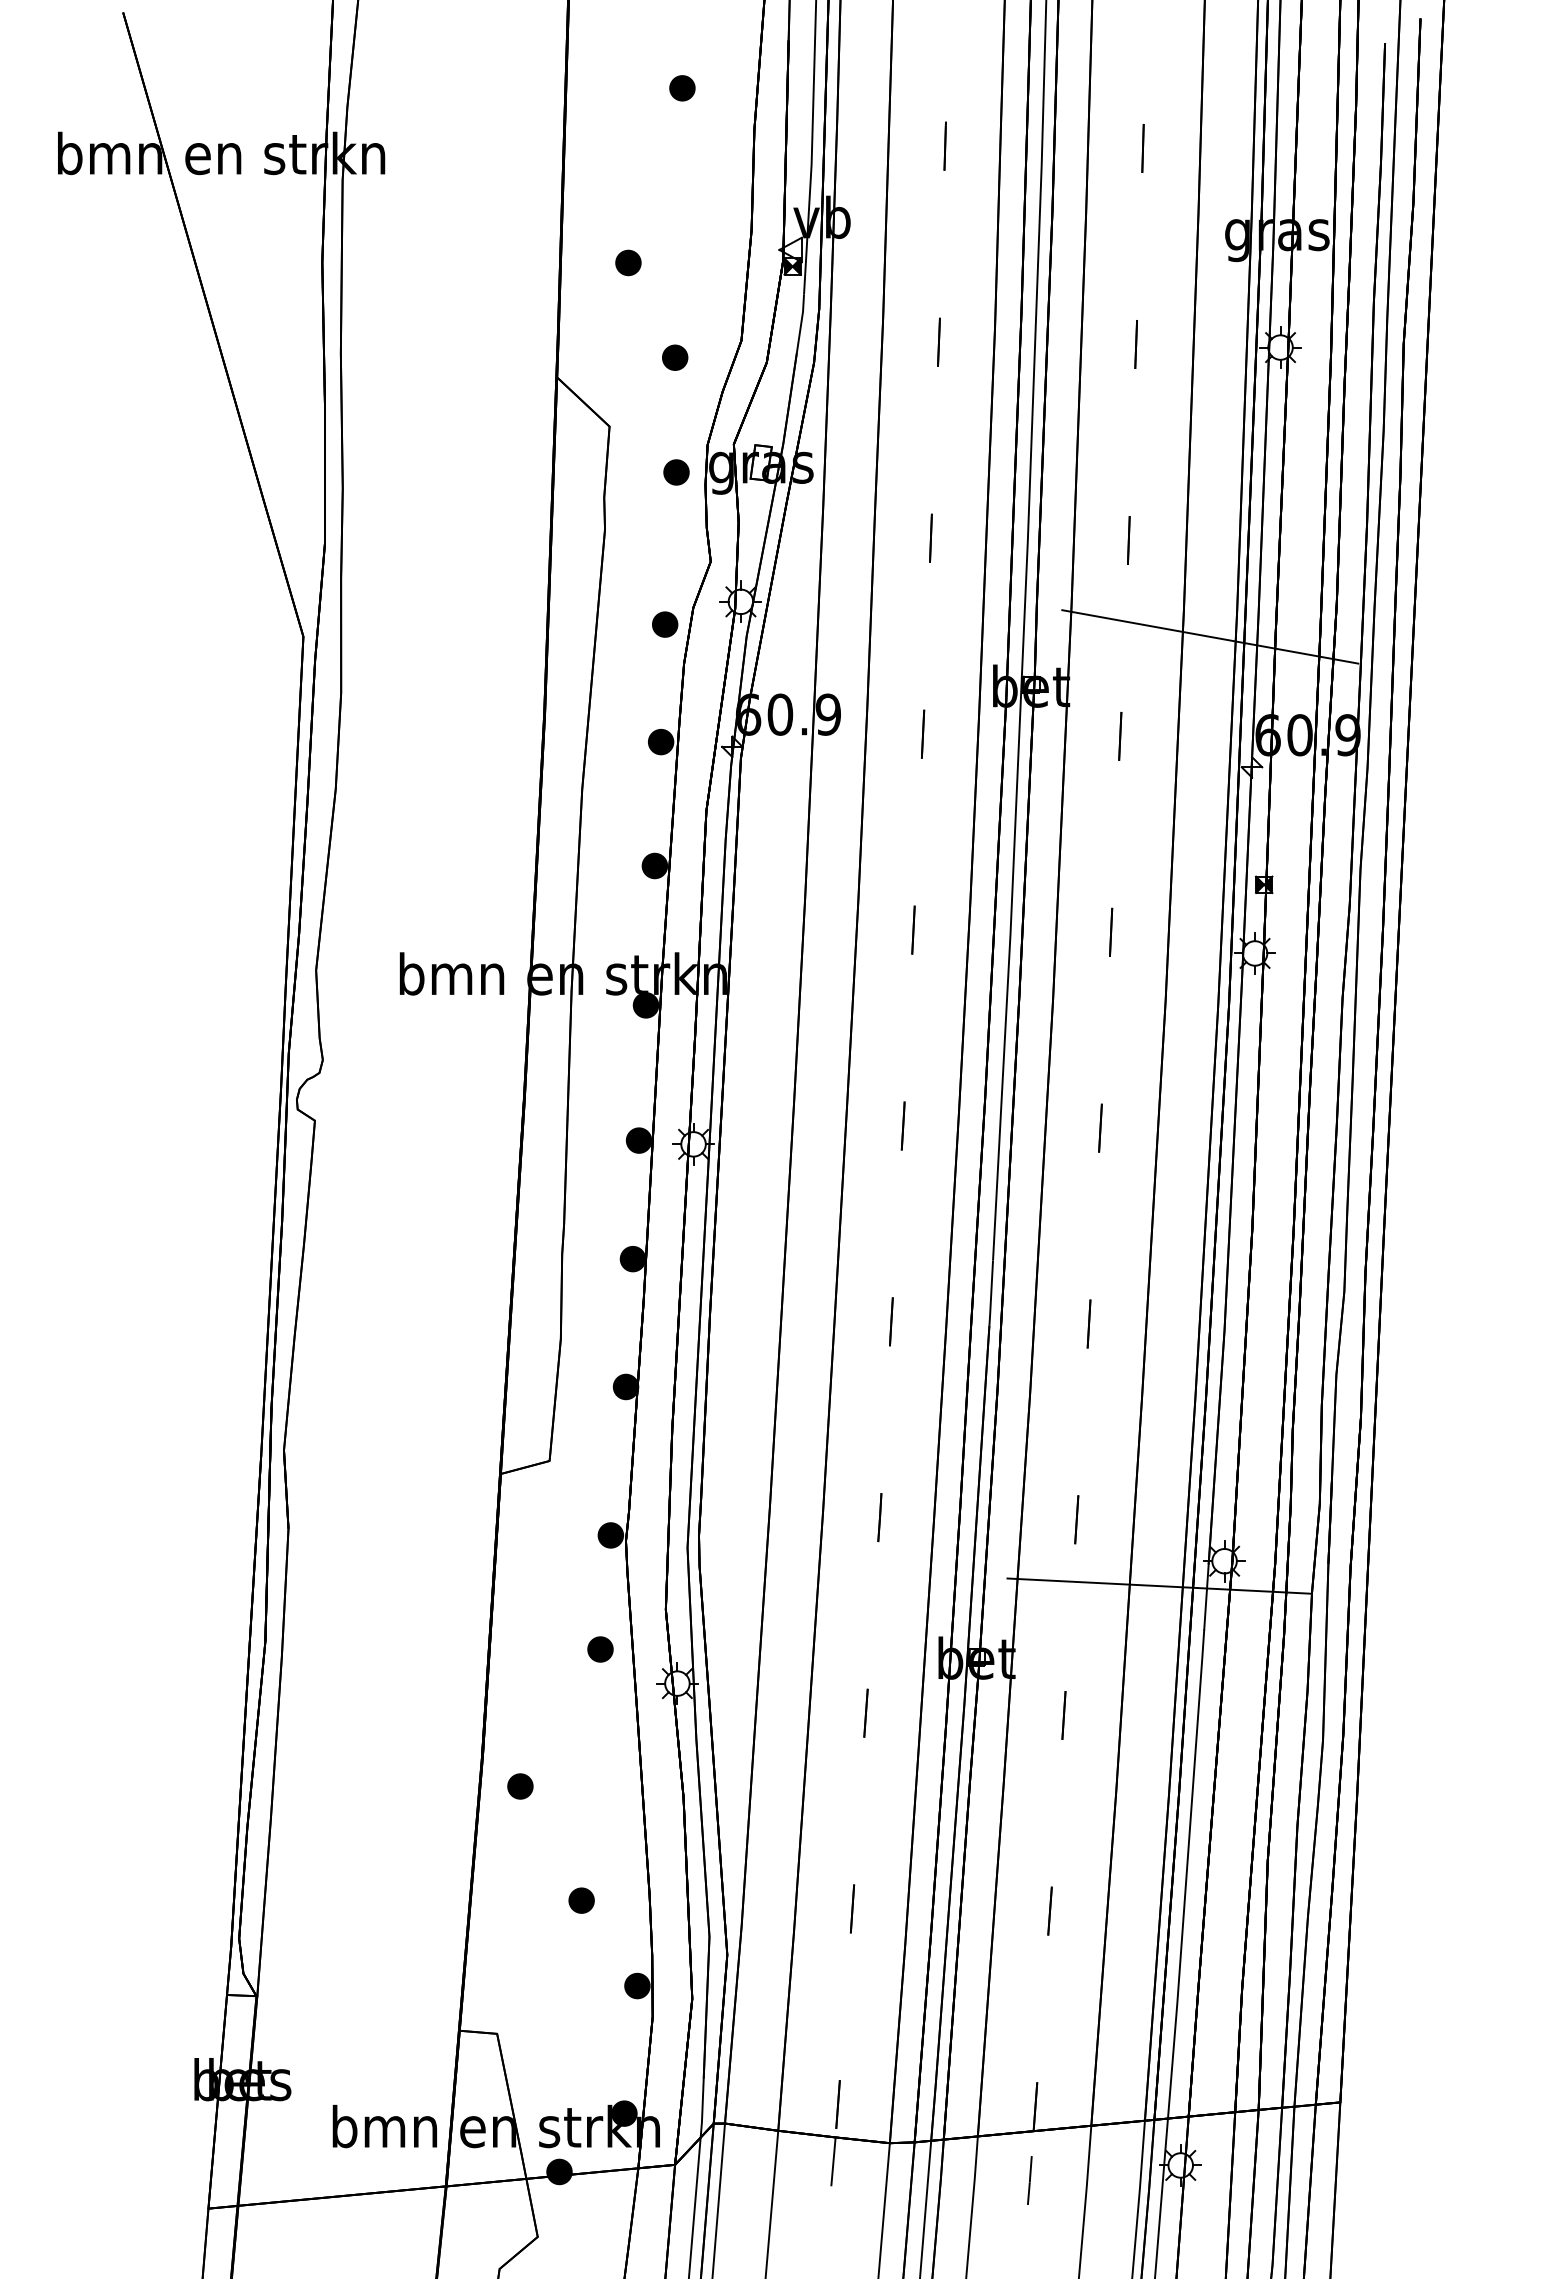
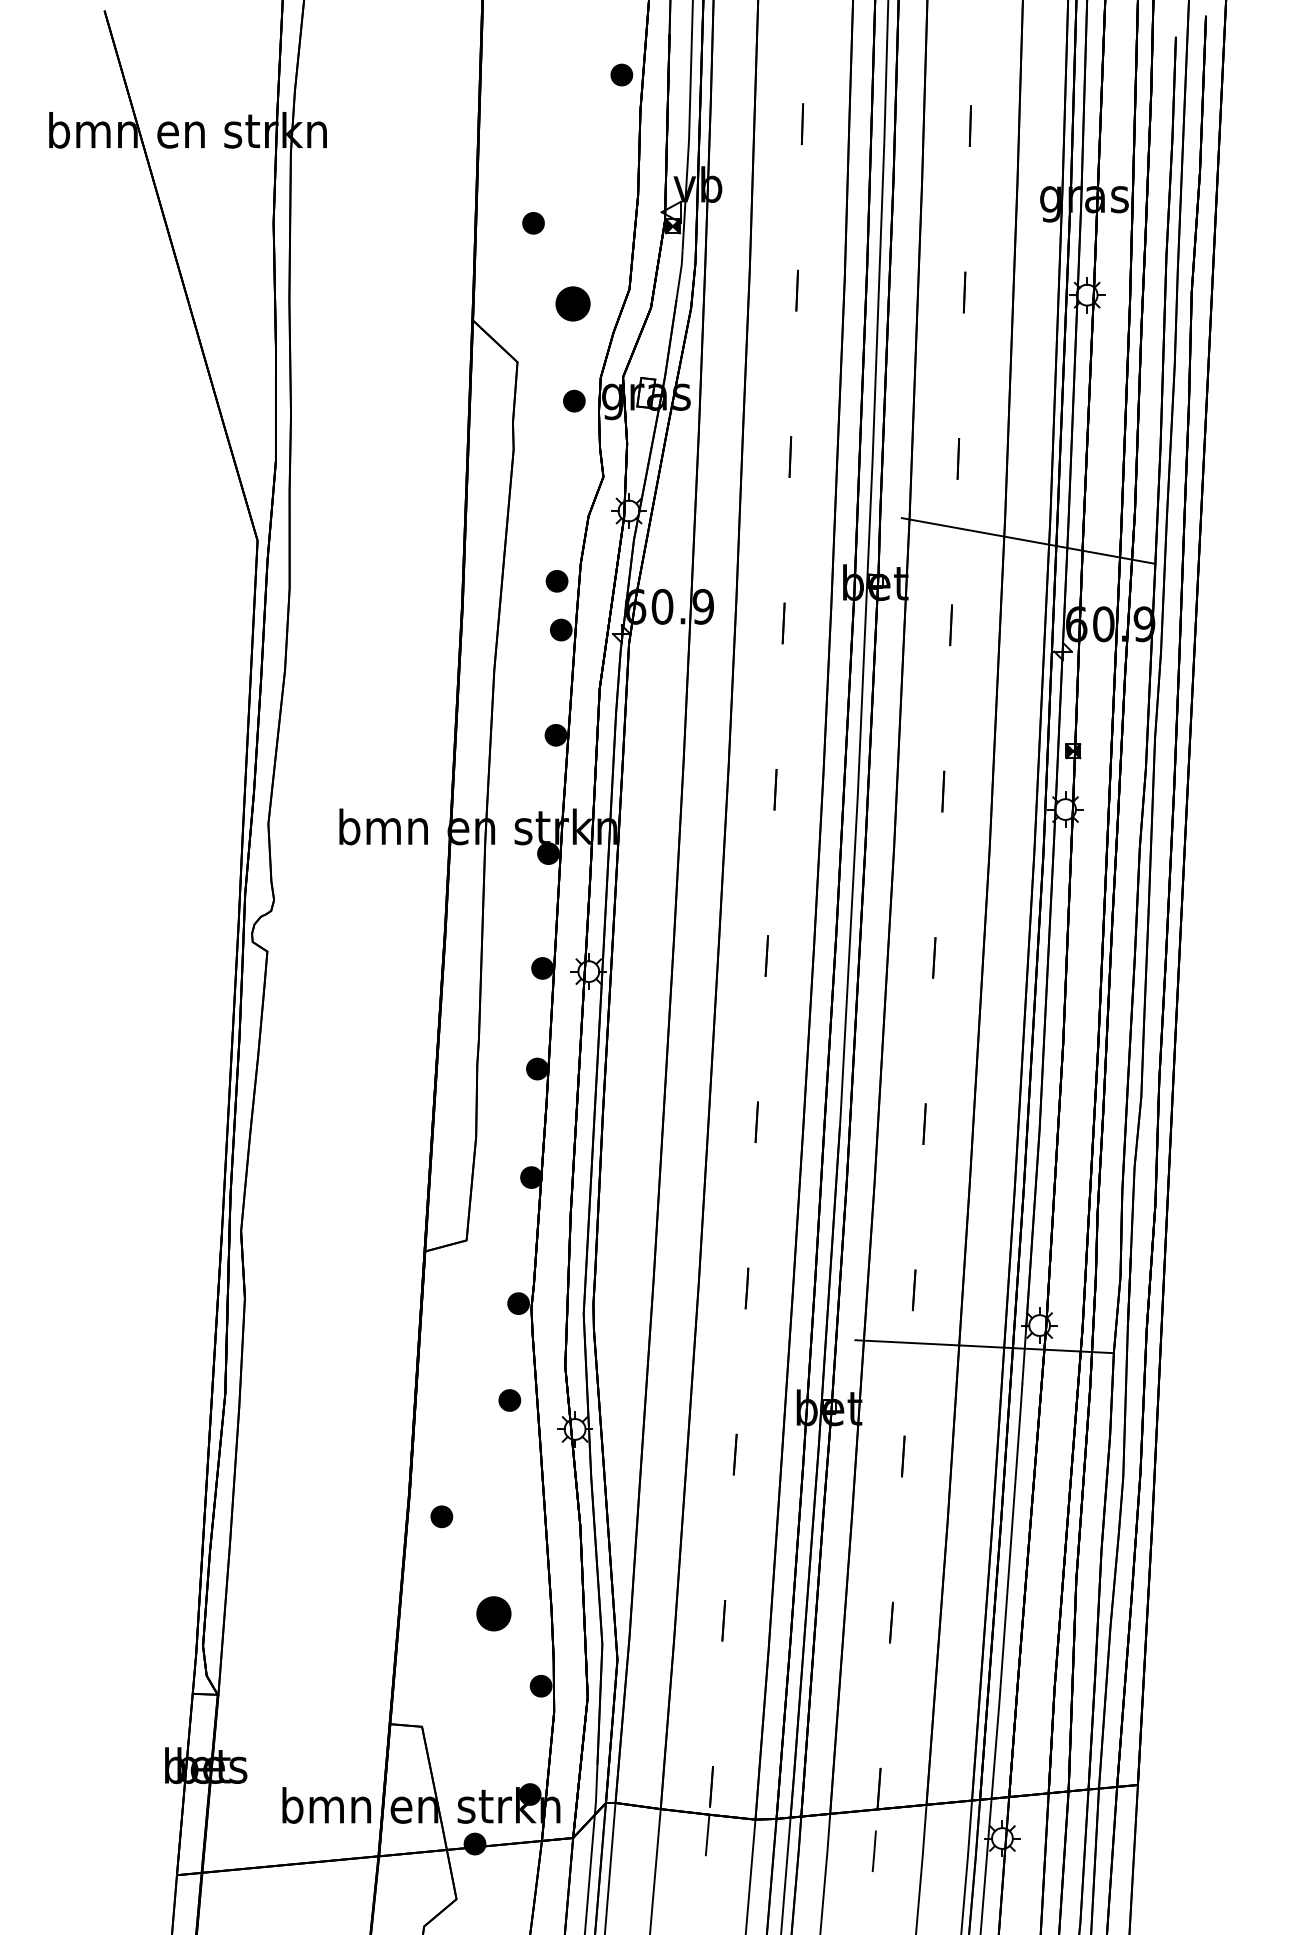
part: (682, 88) -> (621, 75), moved
part: (675, 357) -> (573, 303), size x1.6
part: (665, 624) -> (557, 581), moved
part: (581, 1900) -> (493, 1613), size x1.6

